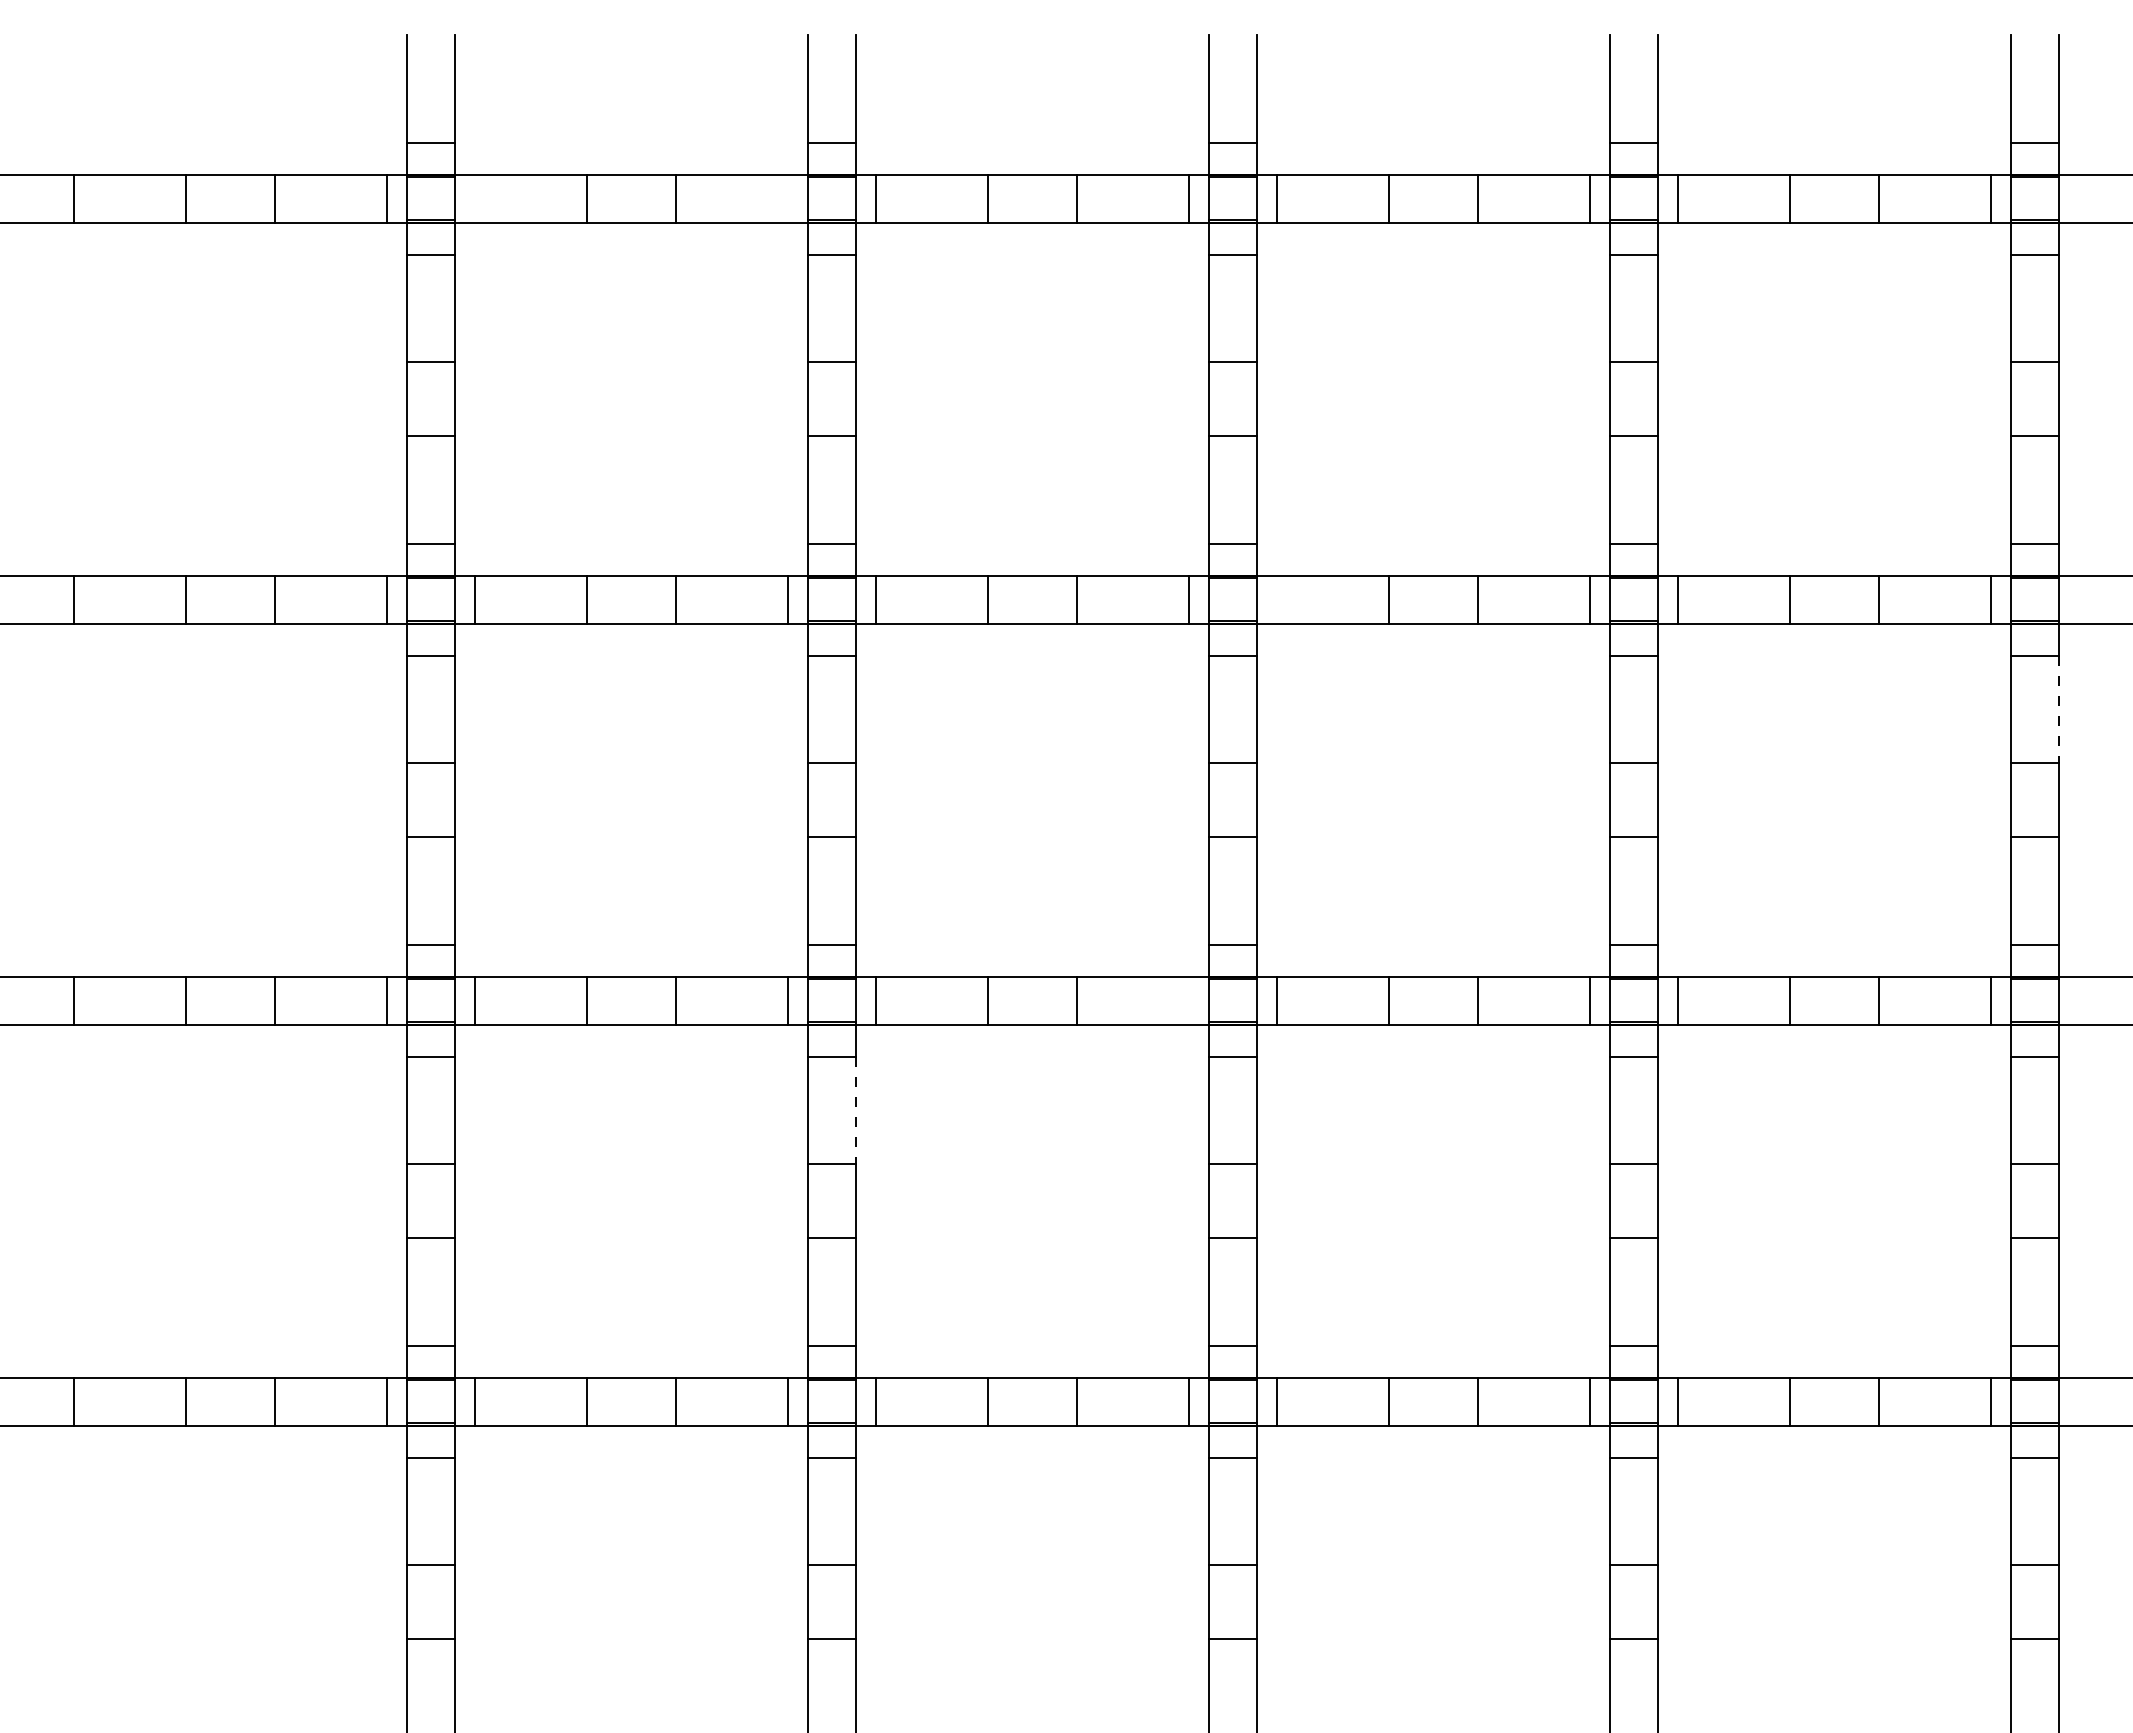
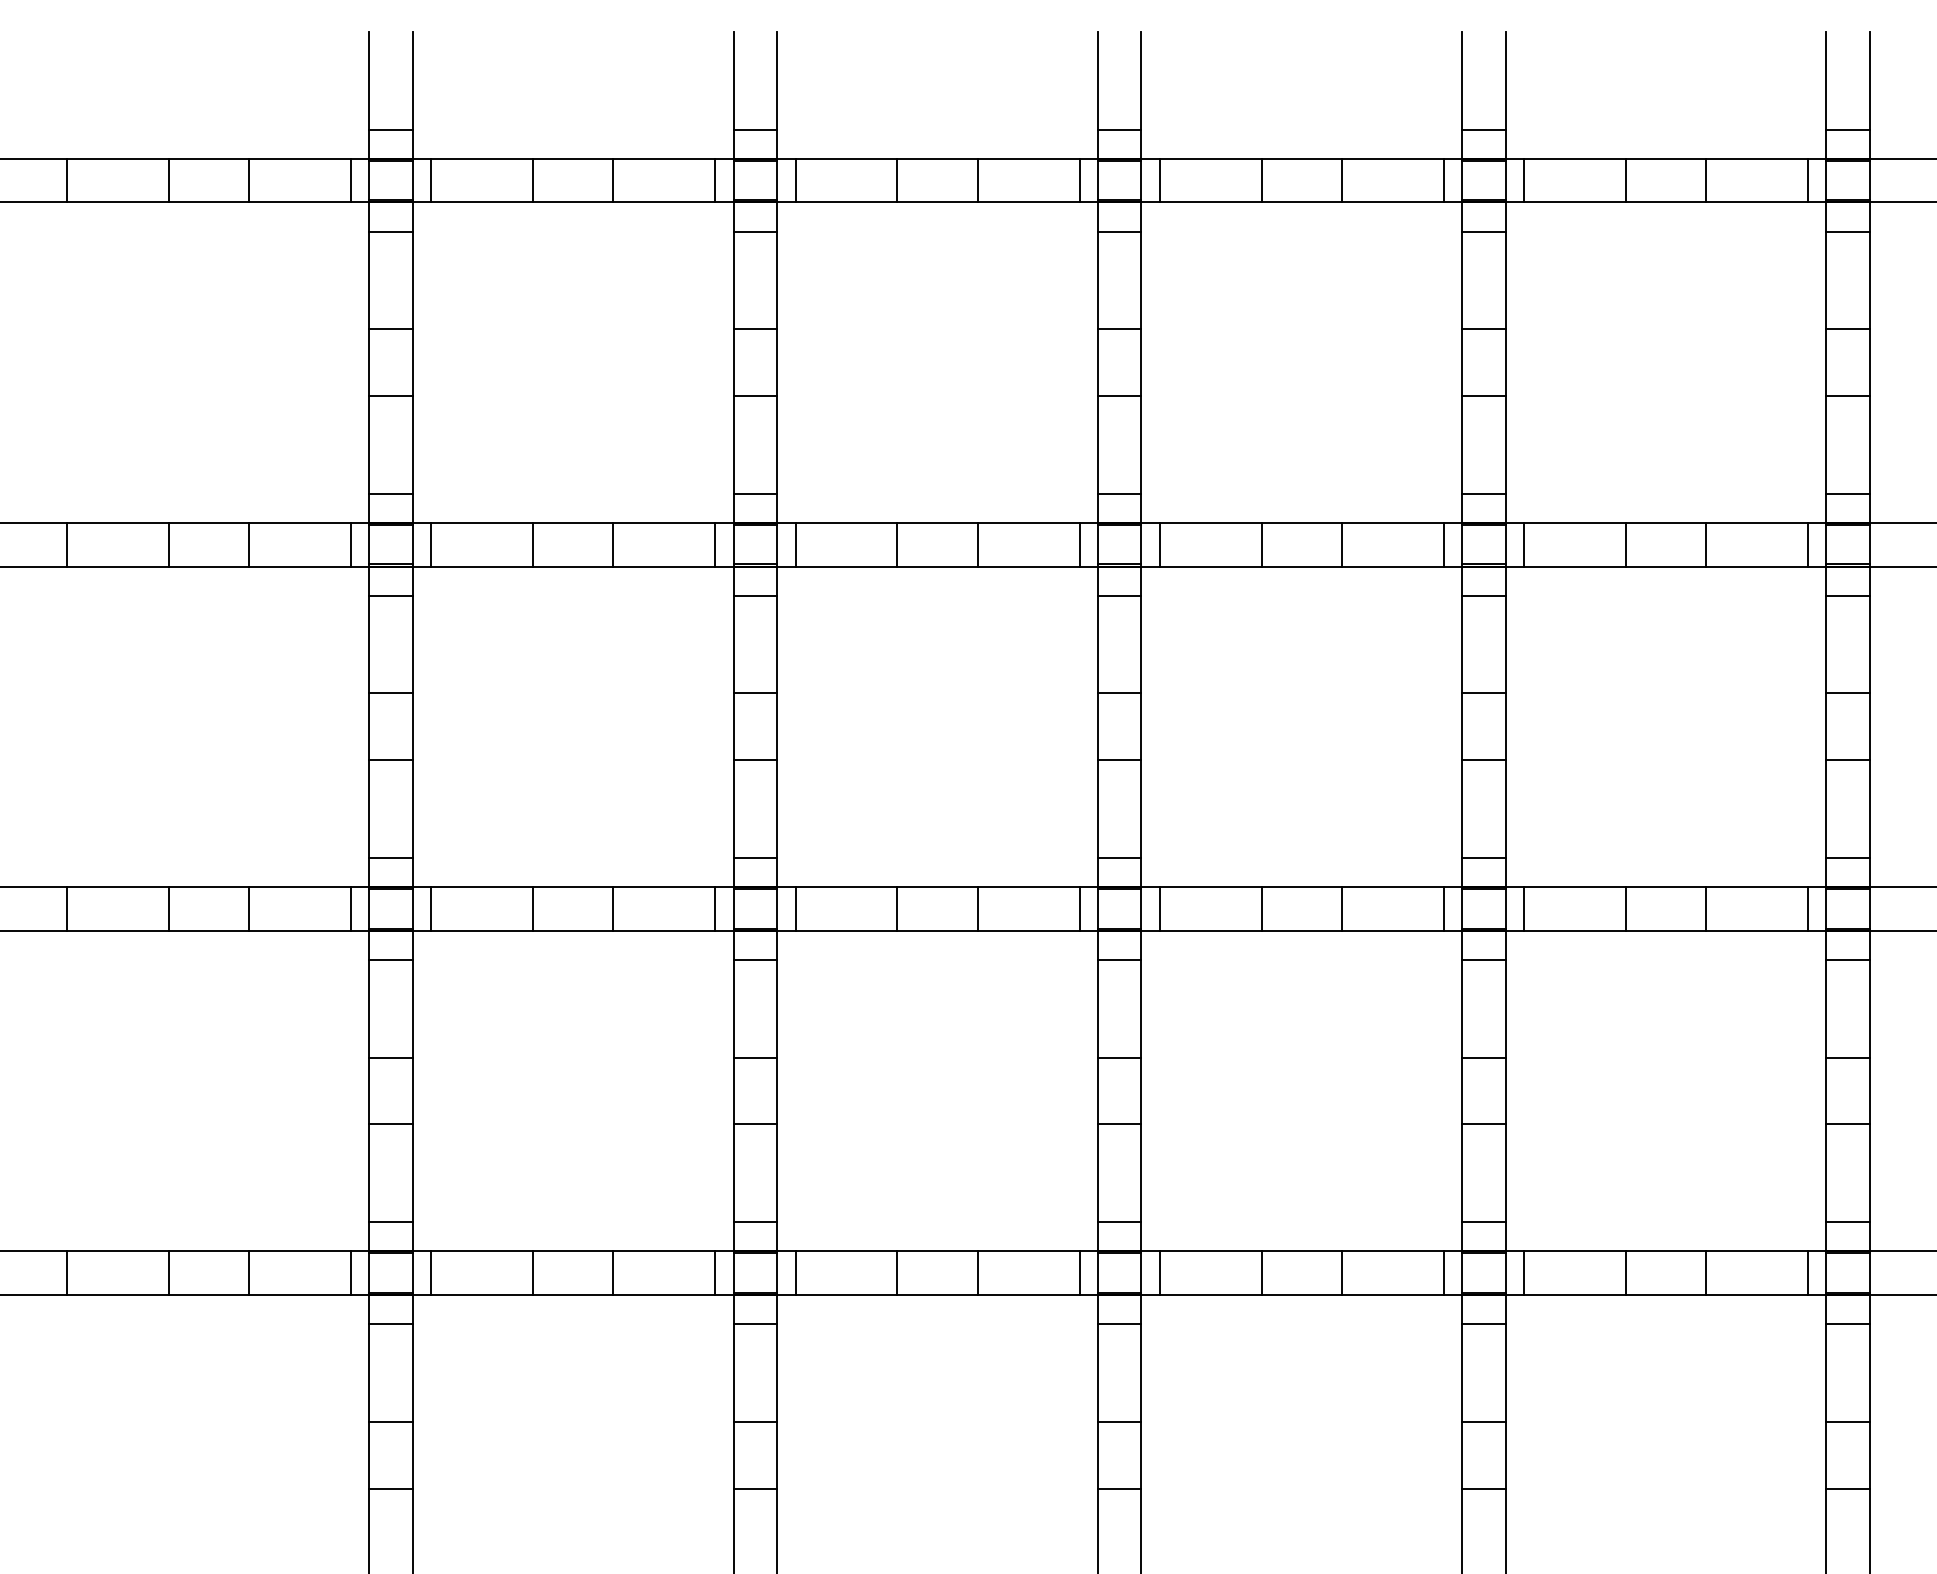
line: (475, 198) -> (431, 180), added
line: (787, 198) -> (715, 180), added
line: (1277, 599) -> (1160, 544), added
line: (2058, 709) -> (1869, 644), dashed -> solid
line: (1188, 1000) -> (1079, 908), added
line: (855, 1110) -> (776, 1008), dashed -> solid

